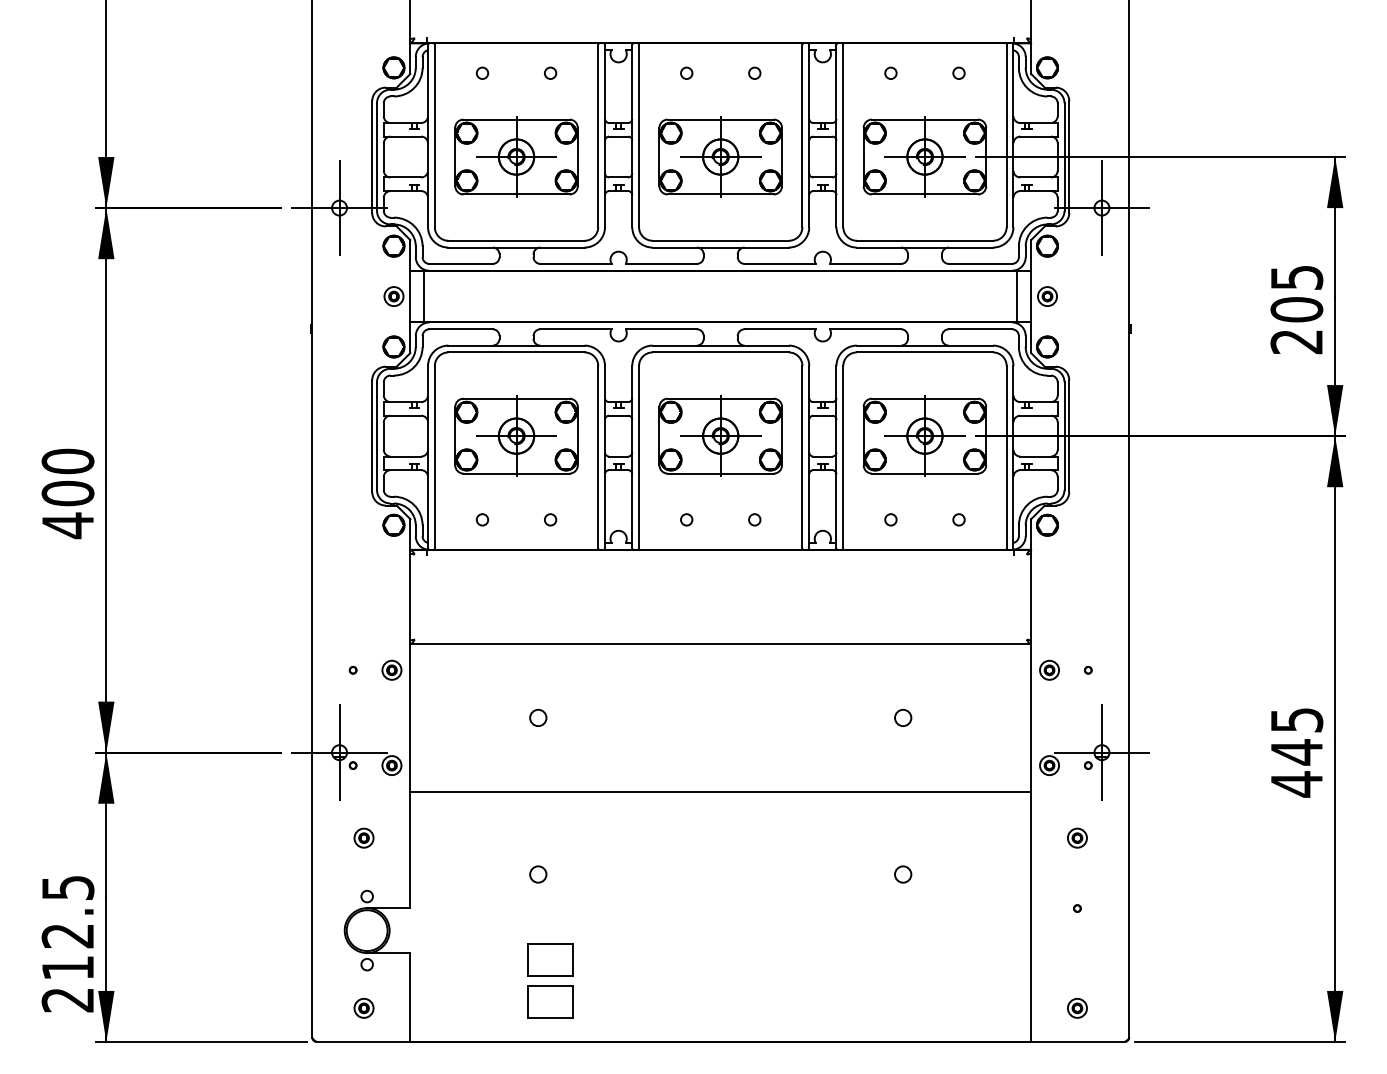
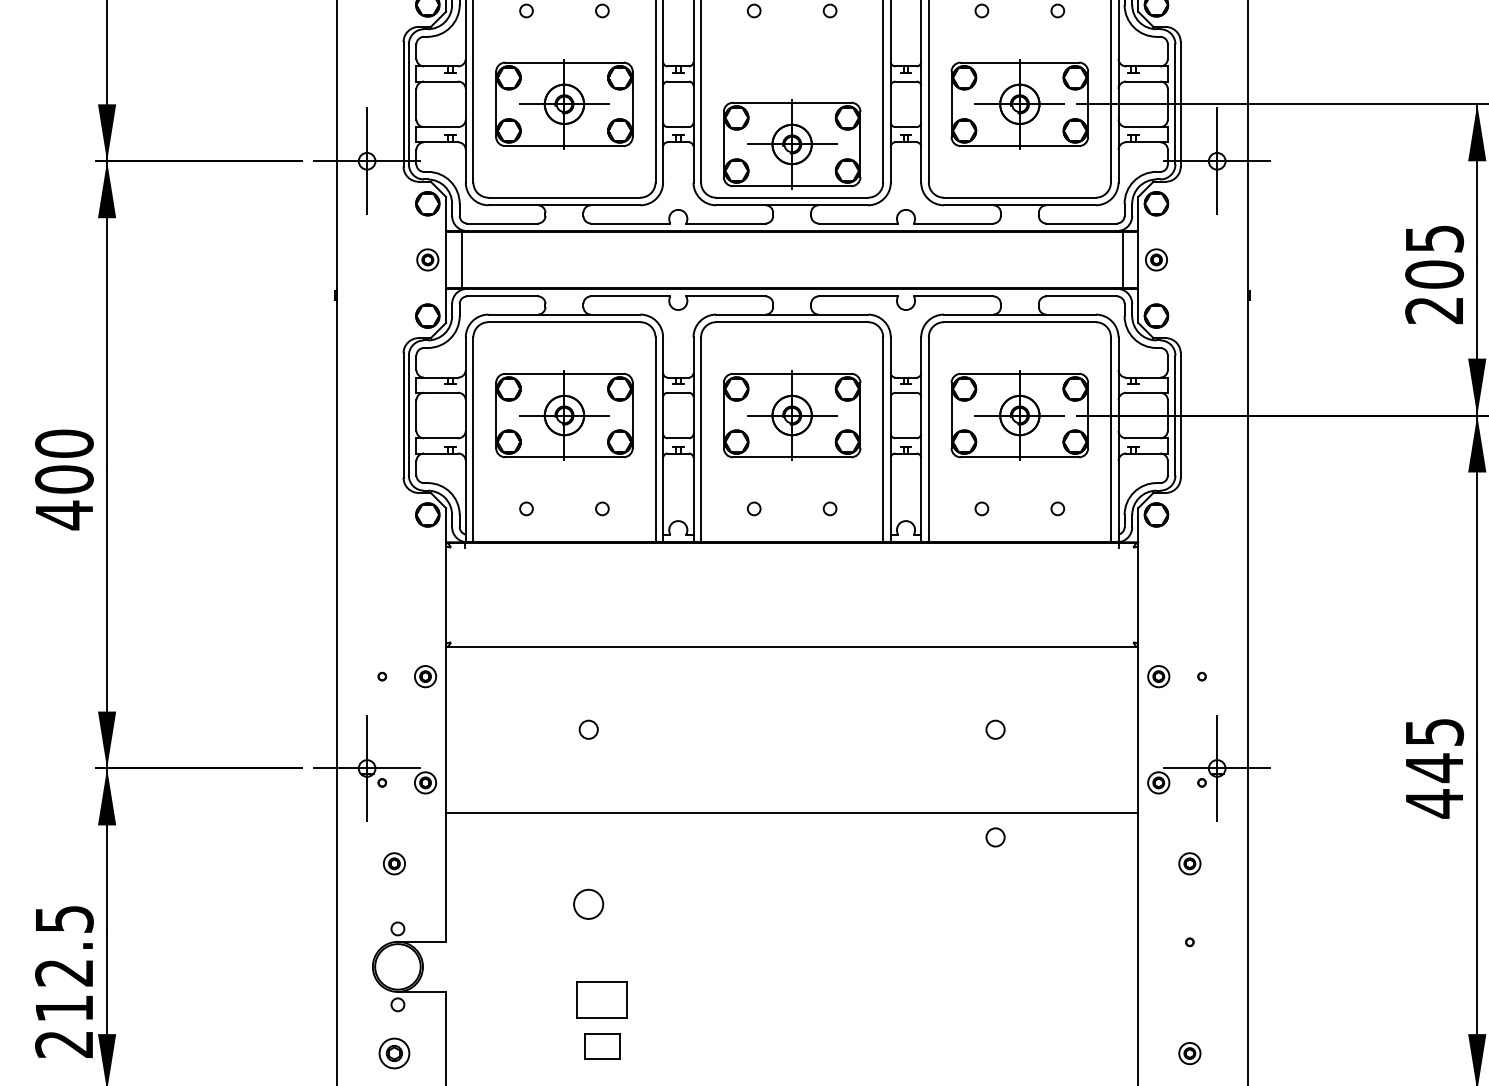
part: (720, 156) -> (791, 143), moved
circle: (538, 874) -> (588, 904), size x1.6
circle: (903, 874) -> (995, 837), moved
part: (550, 1001) -> (602, 1045), size x0.7
part: (363, 1008) -> (393, 1053), size x1.4

